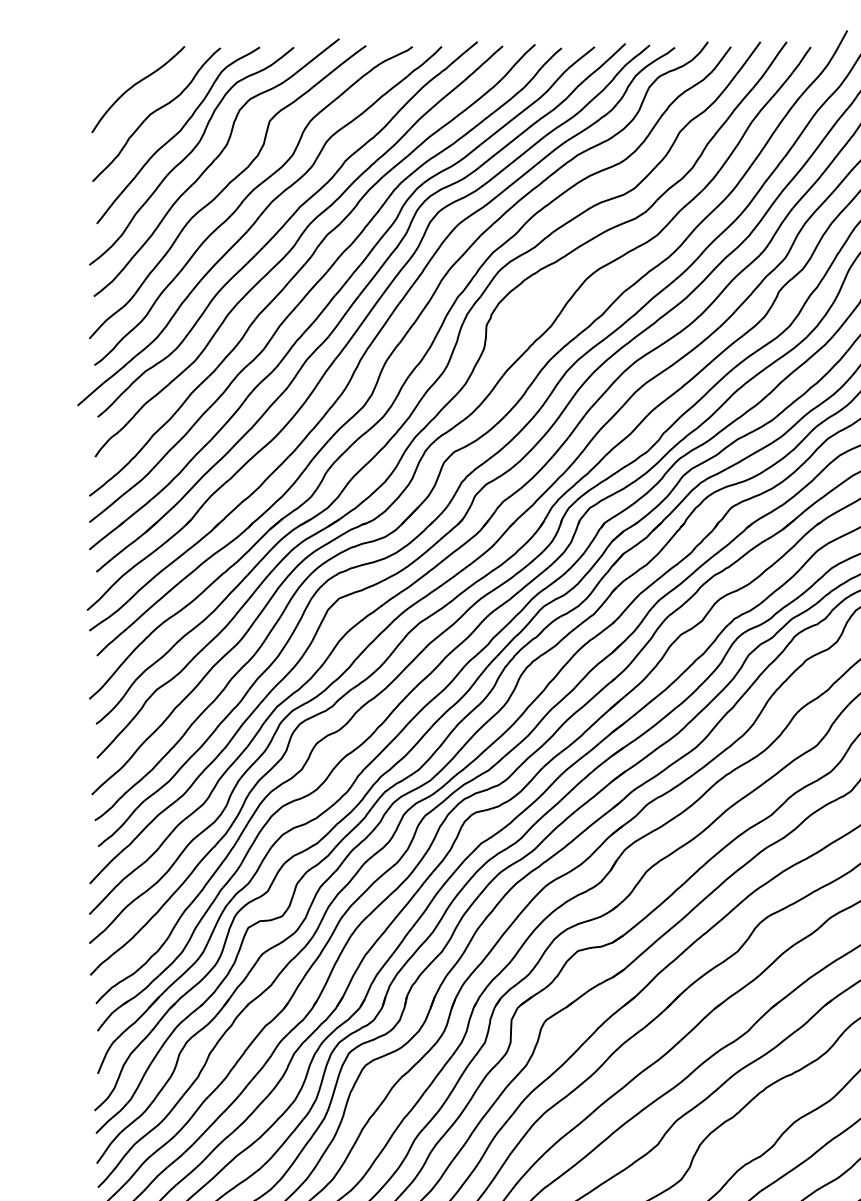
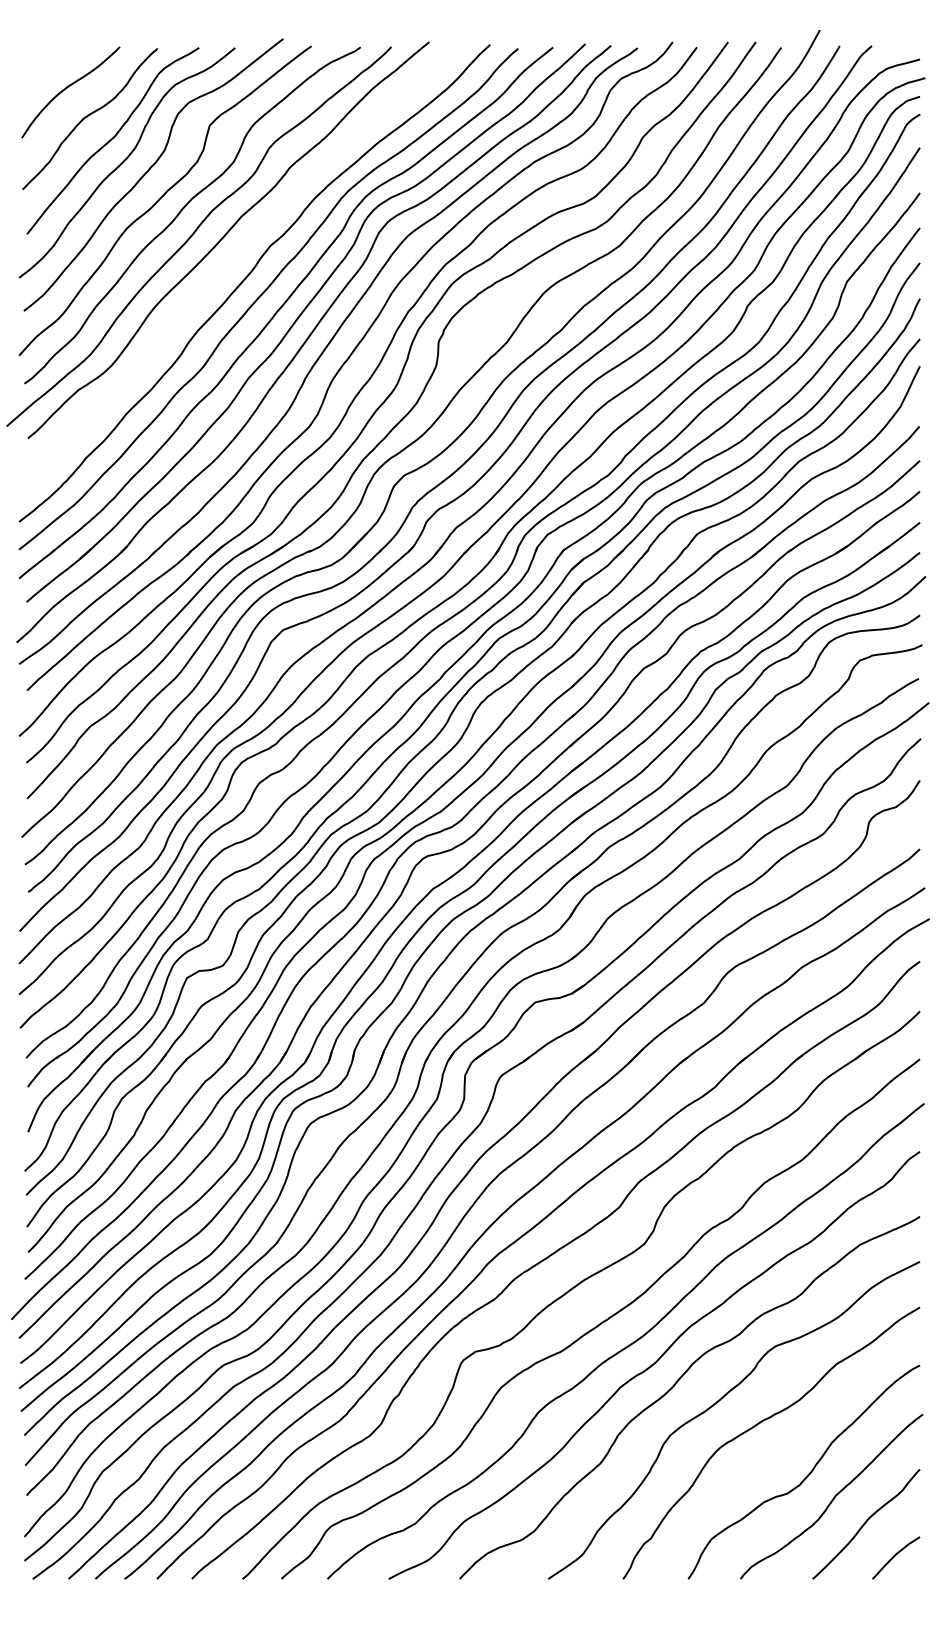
curve: (295, 246) -> (236, 258), removed

